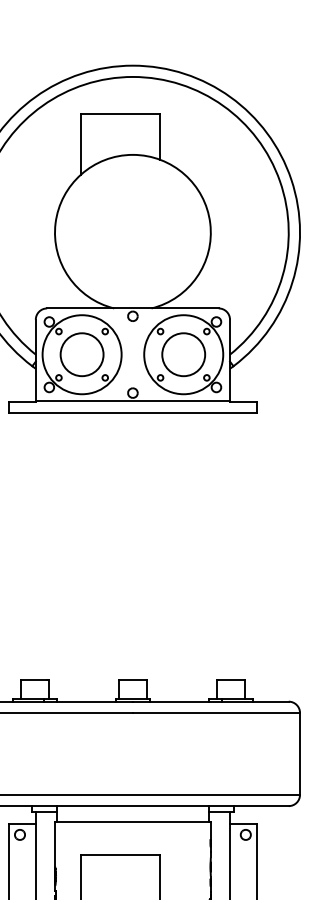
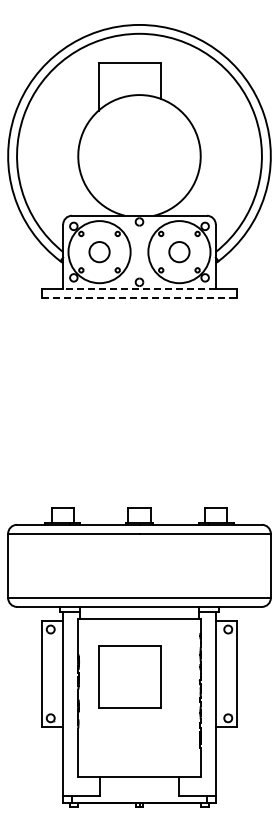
circle: (82, 355) -> (99, 252), size x0.6
circle: (183, 355) -> (179, 252), size x0.6
line: (132, 400) -> (139, 288), solid -> dashed
line: (132, 413) -> (139, 298), solid -> dashed

